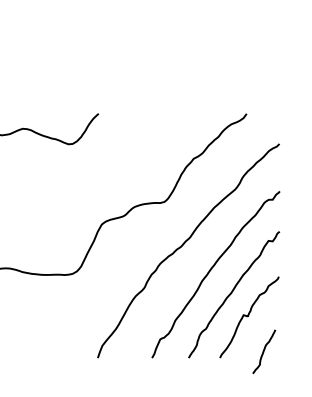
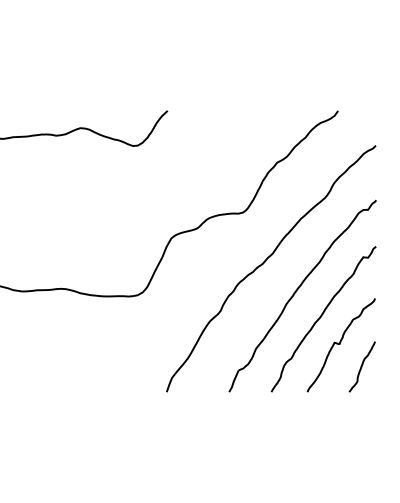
curve: (263, 351) -> (361, 366), moved

